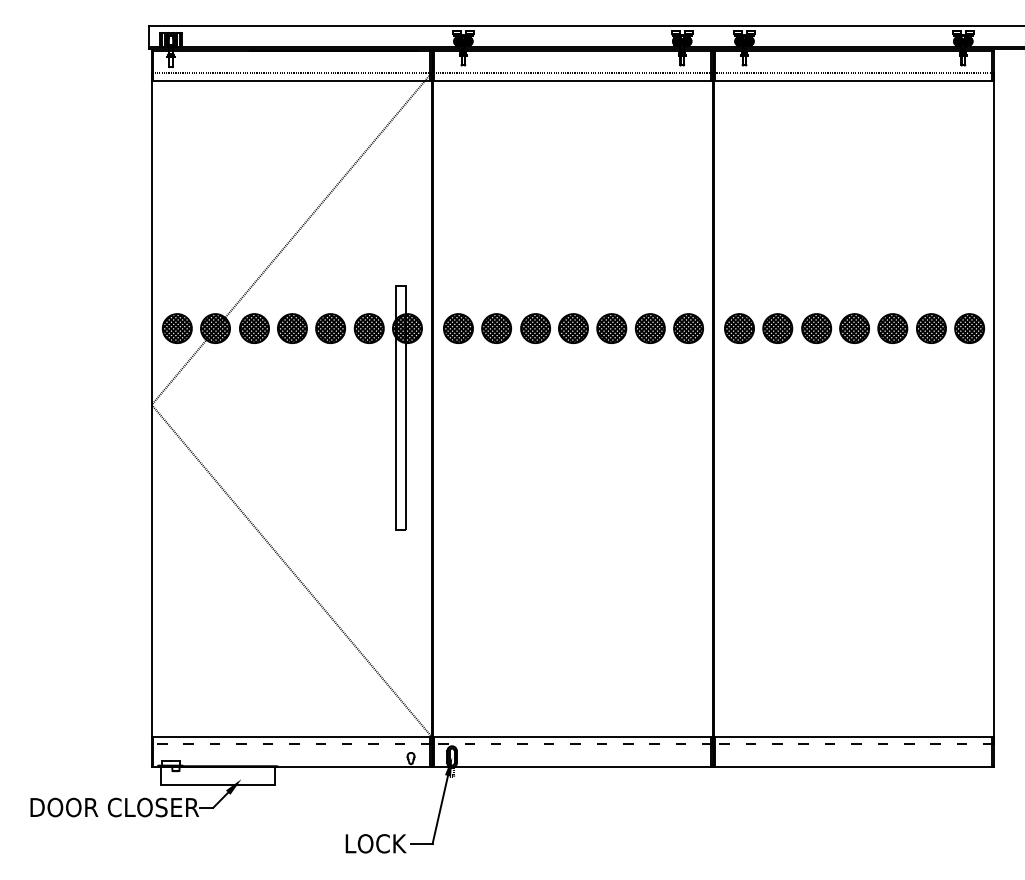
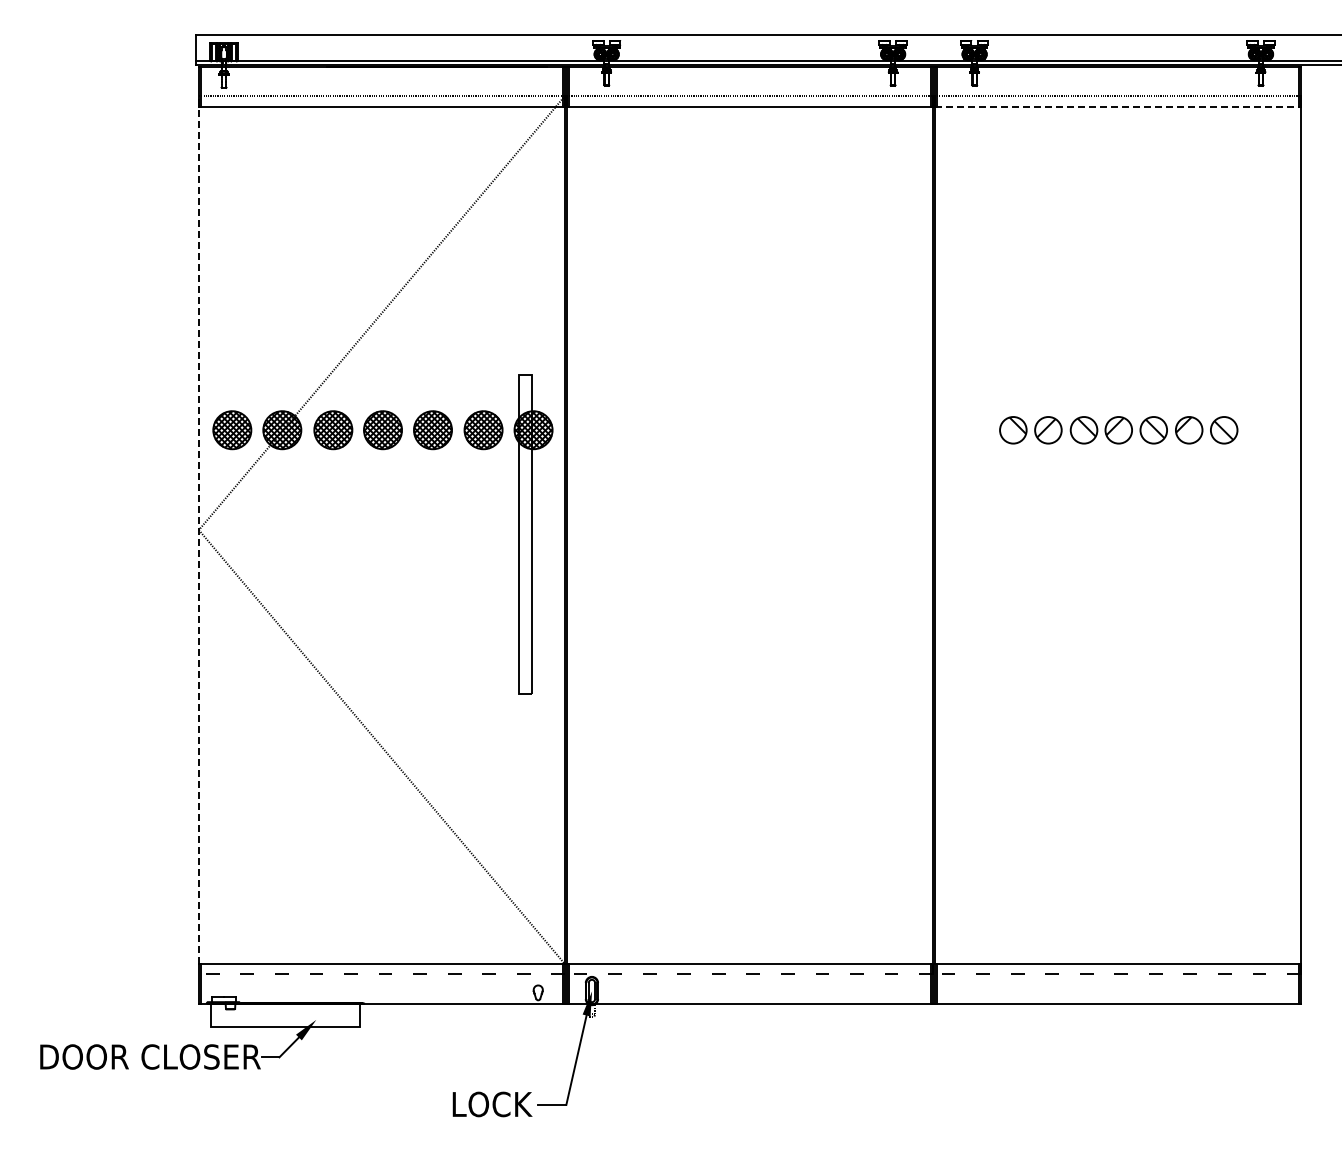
line: (854, 81) -> (1118, 106), solid -> dashed
part: (573, 328) -> (750, 430), removed
part: (854, 328) -> (1118, 430), size x0.7
line: (151, 404) -> (198, 529), solid -> dashed

